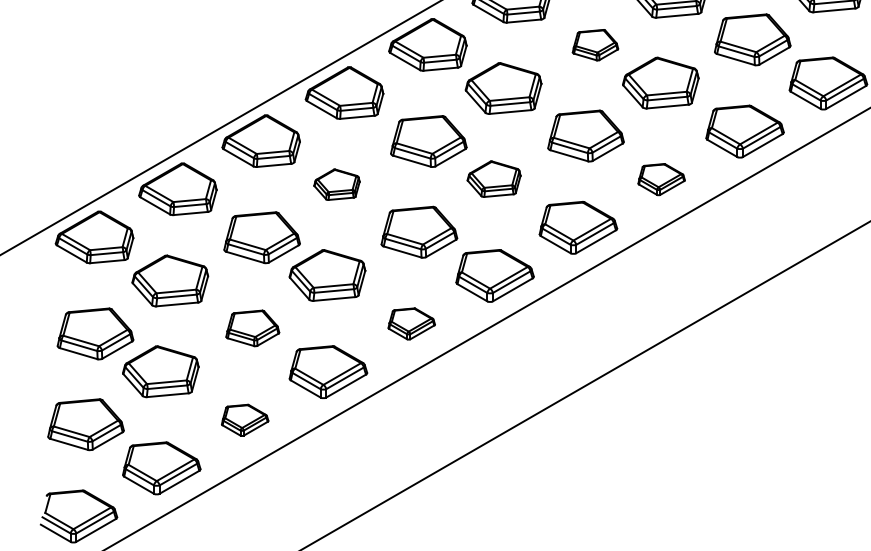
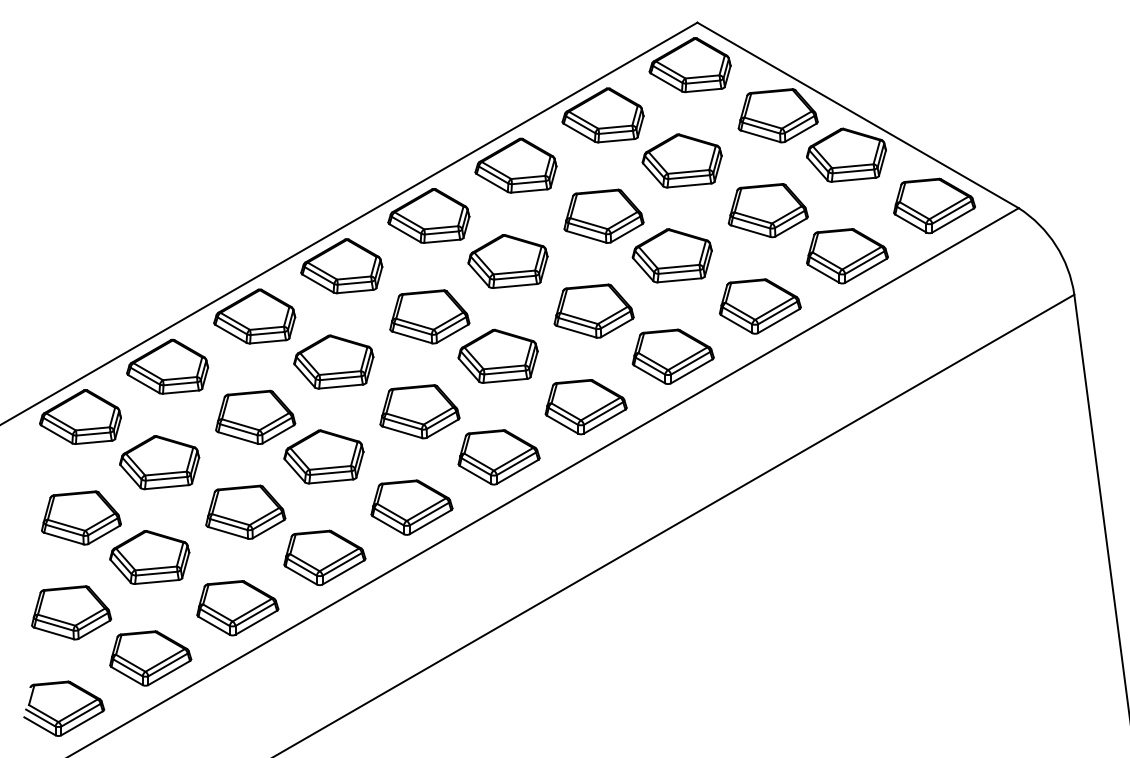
part: (594, 44) -> (603, 215), size x1.67
part: (493, 178) -> (497, 355), size x1.43
part: (660, 179) -> (672, 356), size x1.67
part: (336, 184) -> (333, 361), size x1.67
part: (411, 323) -> (411, 507), size x1.67
part: (252, 327) -> (245, 511), size x1.43
part: (244, 420) -> (237, 608), size x1.67

